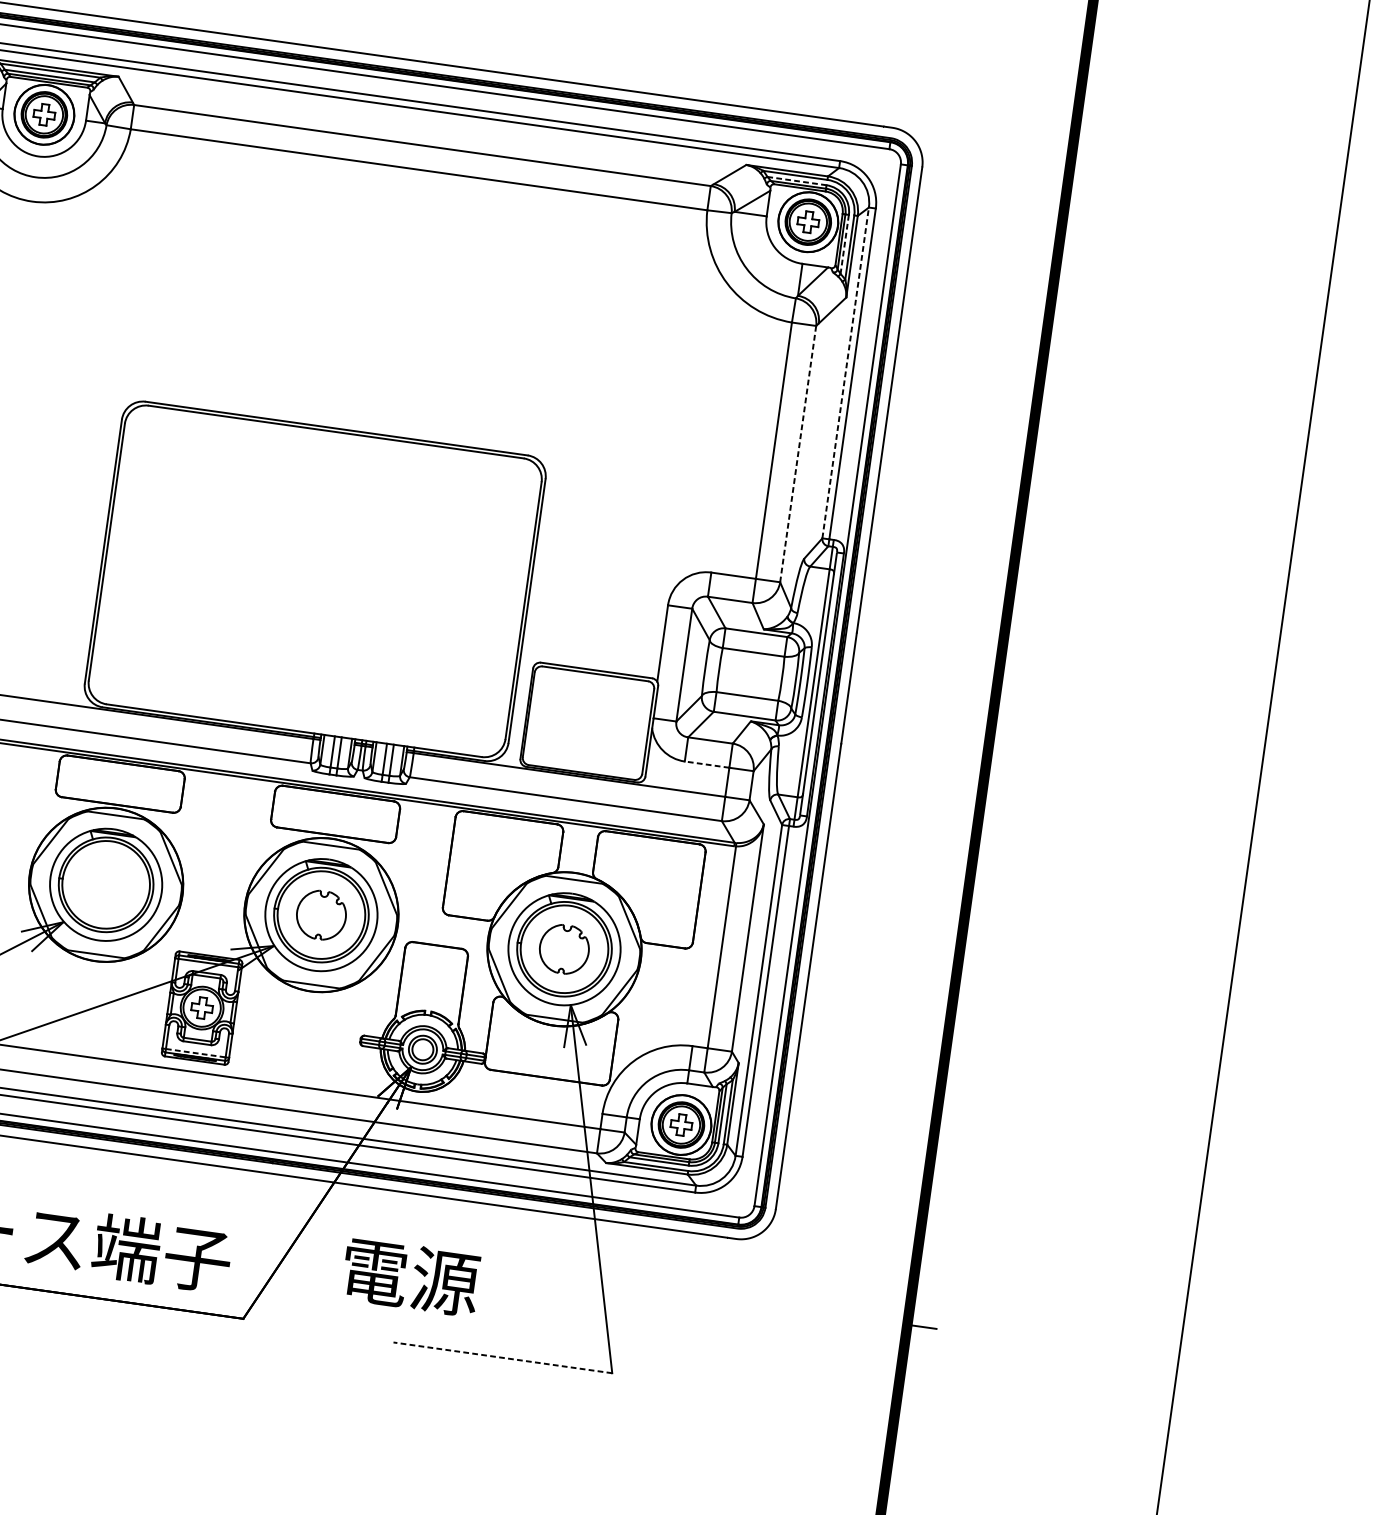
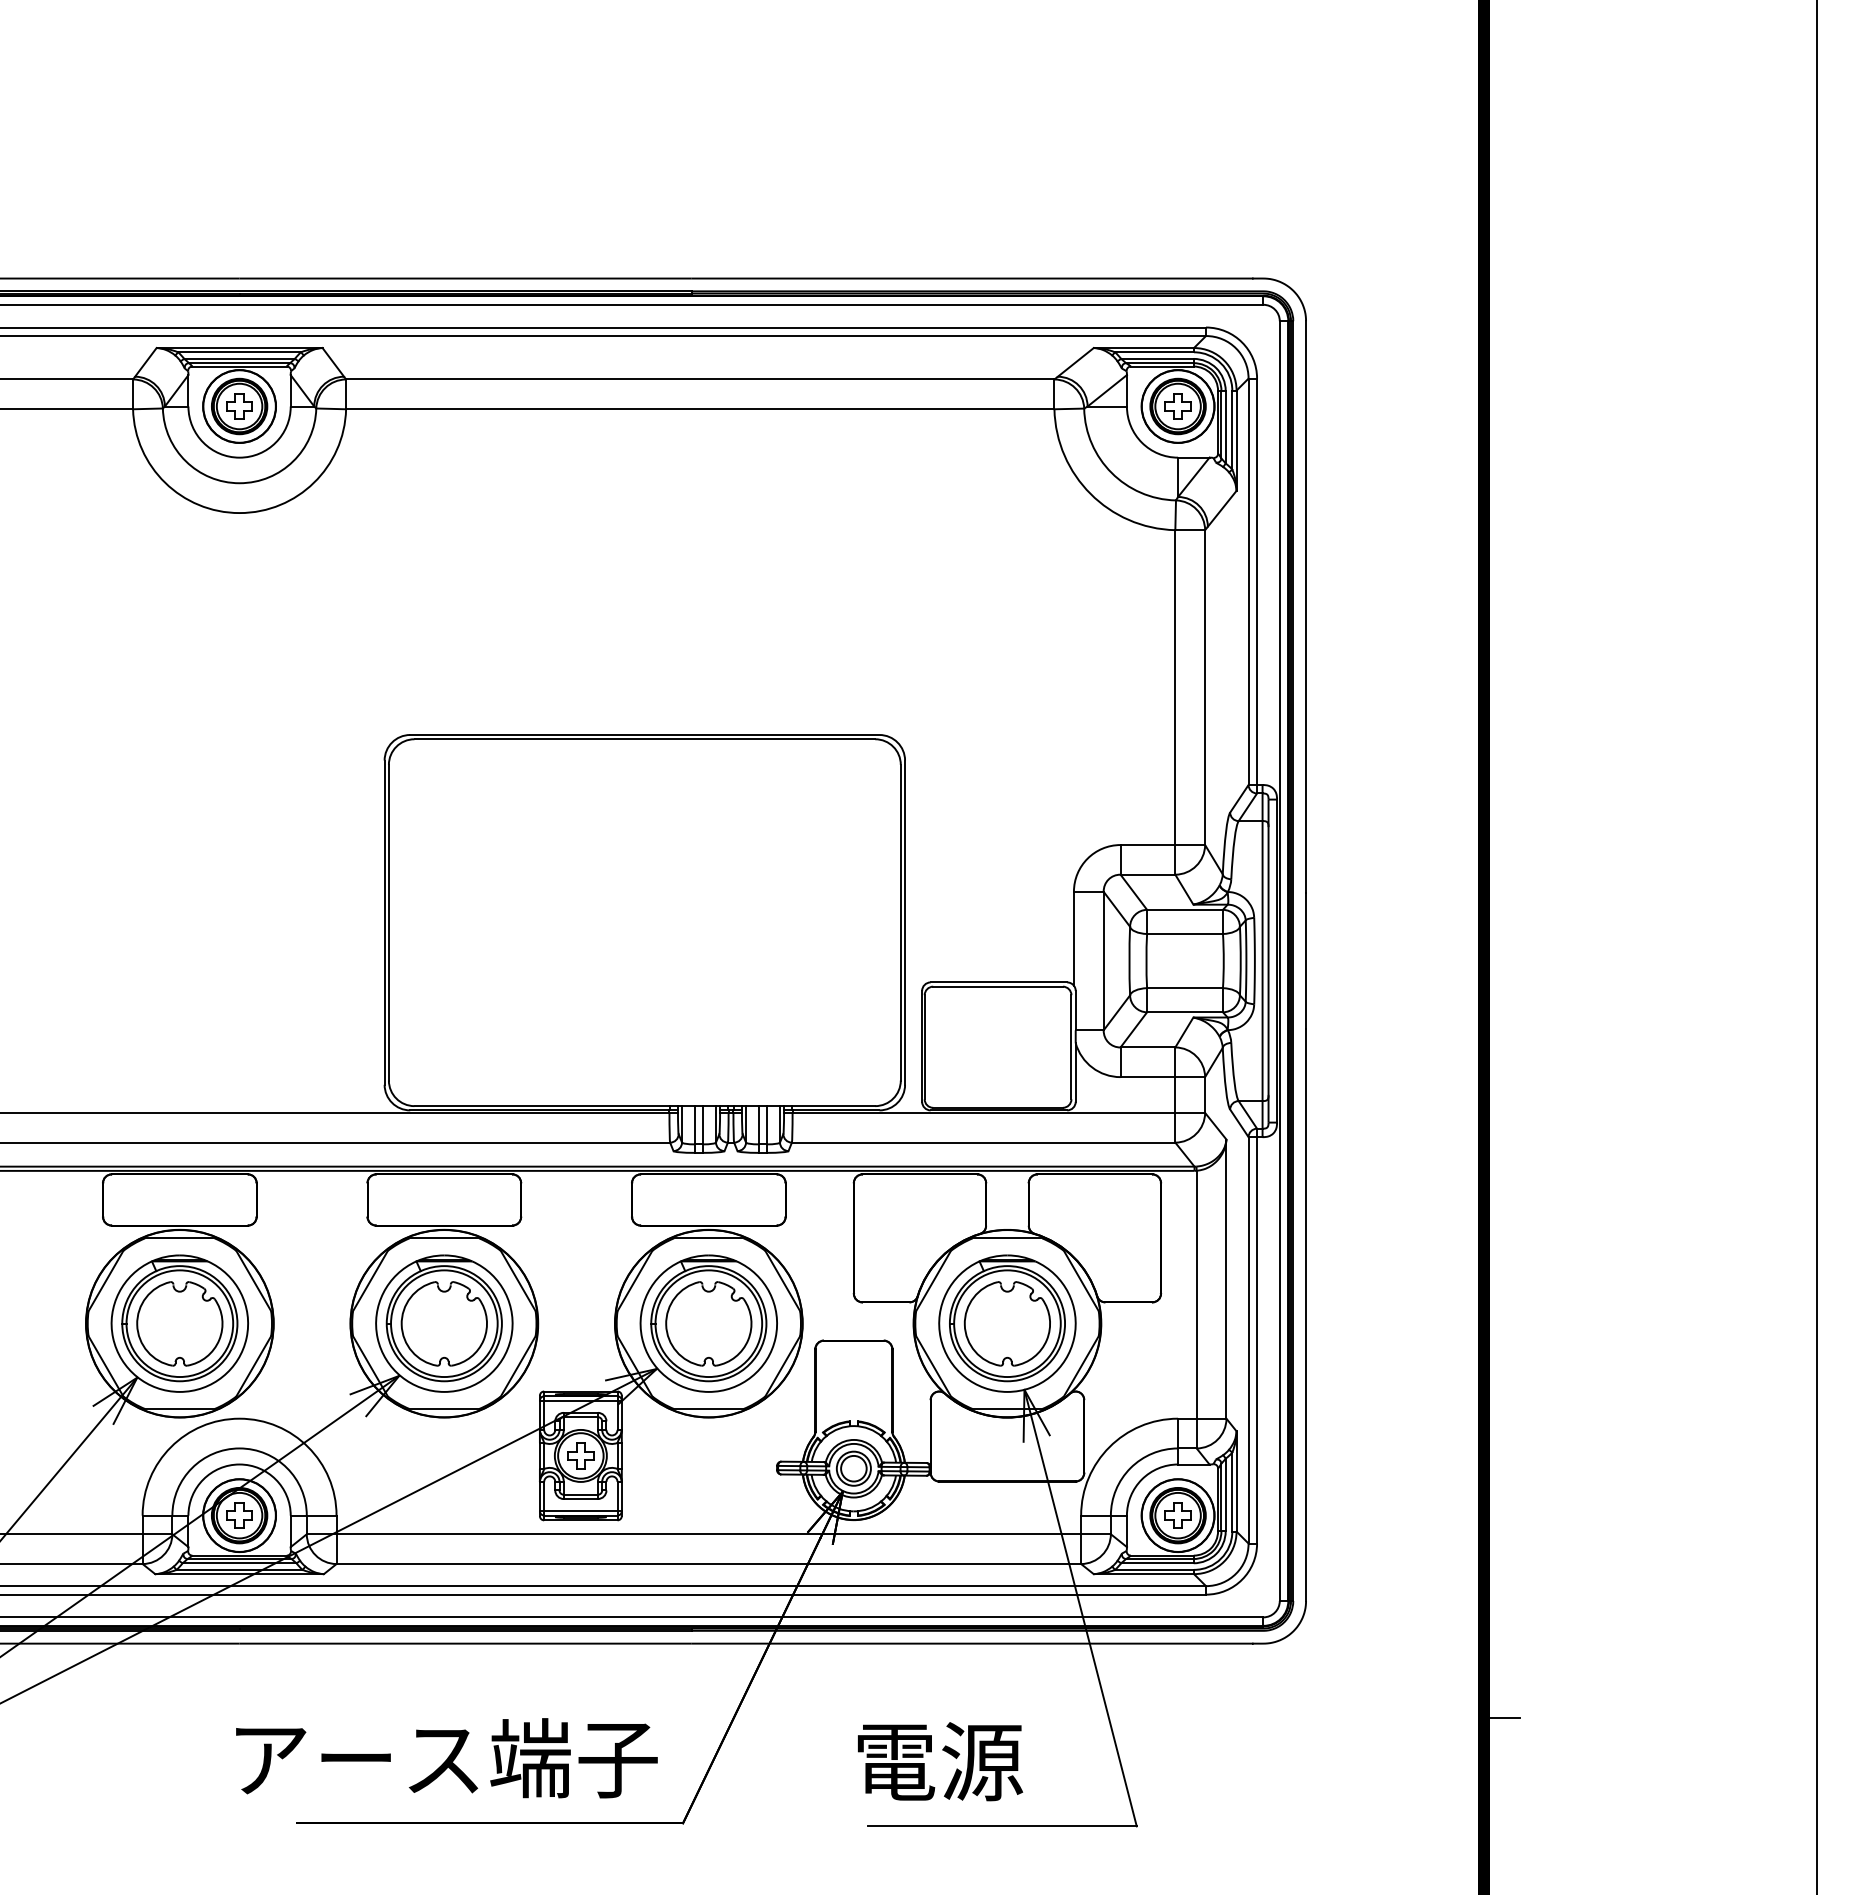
line: (797, 180) -> (1157, 358), dashed -> solid
line: (844, 244) -> (1225, 427), dashed -> solid
line: (845, 372) -> (1248, 581), dashed -> solid
line: (798, 454) -> (1205, 688), dashed -> solid
line: (706, 764) -> (1147, 1077), dashed -> solid
part: (105, 884) -> (443, 1323), added
part: (321, 914) -> (708, 1323), size x1.43
part: (563, 949) -> (1006, 1323), size x1.43
line: (195, 1053) -> (580, 1511), dashed -> solid
text: (411, 1277) -> (940, 1761), moved
line: (502, 1357) -> (1001, 1826), dashed -> solid

